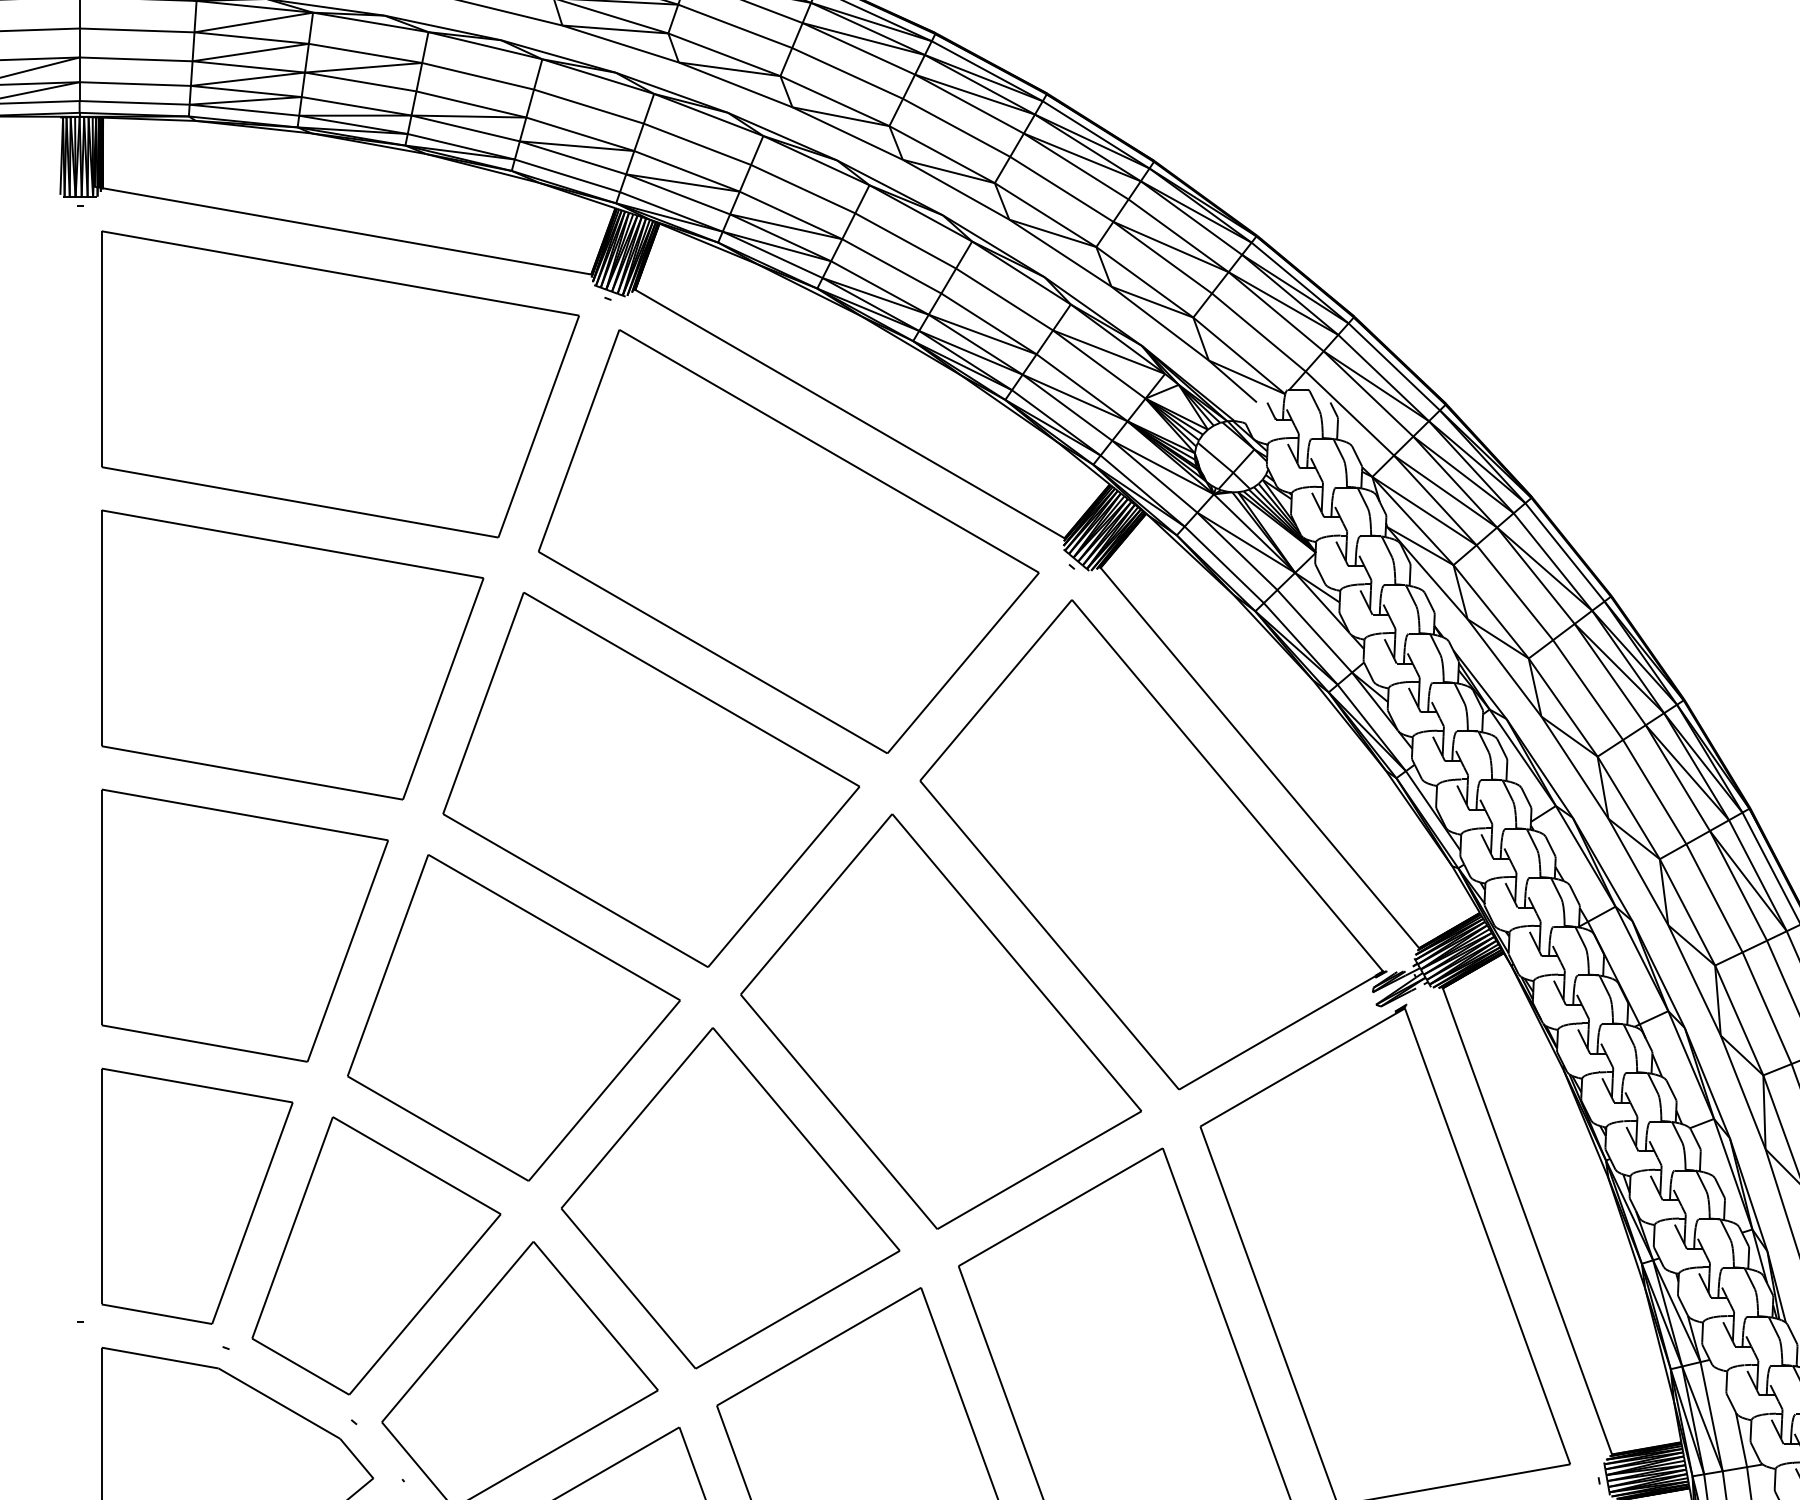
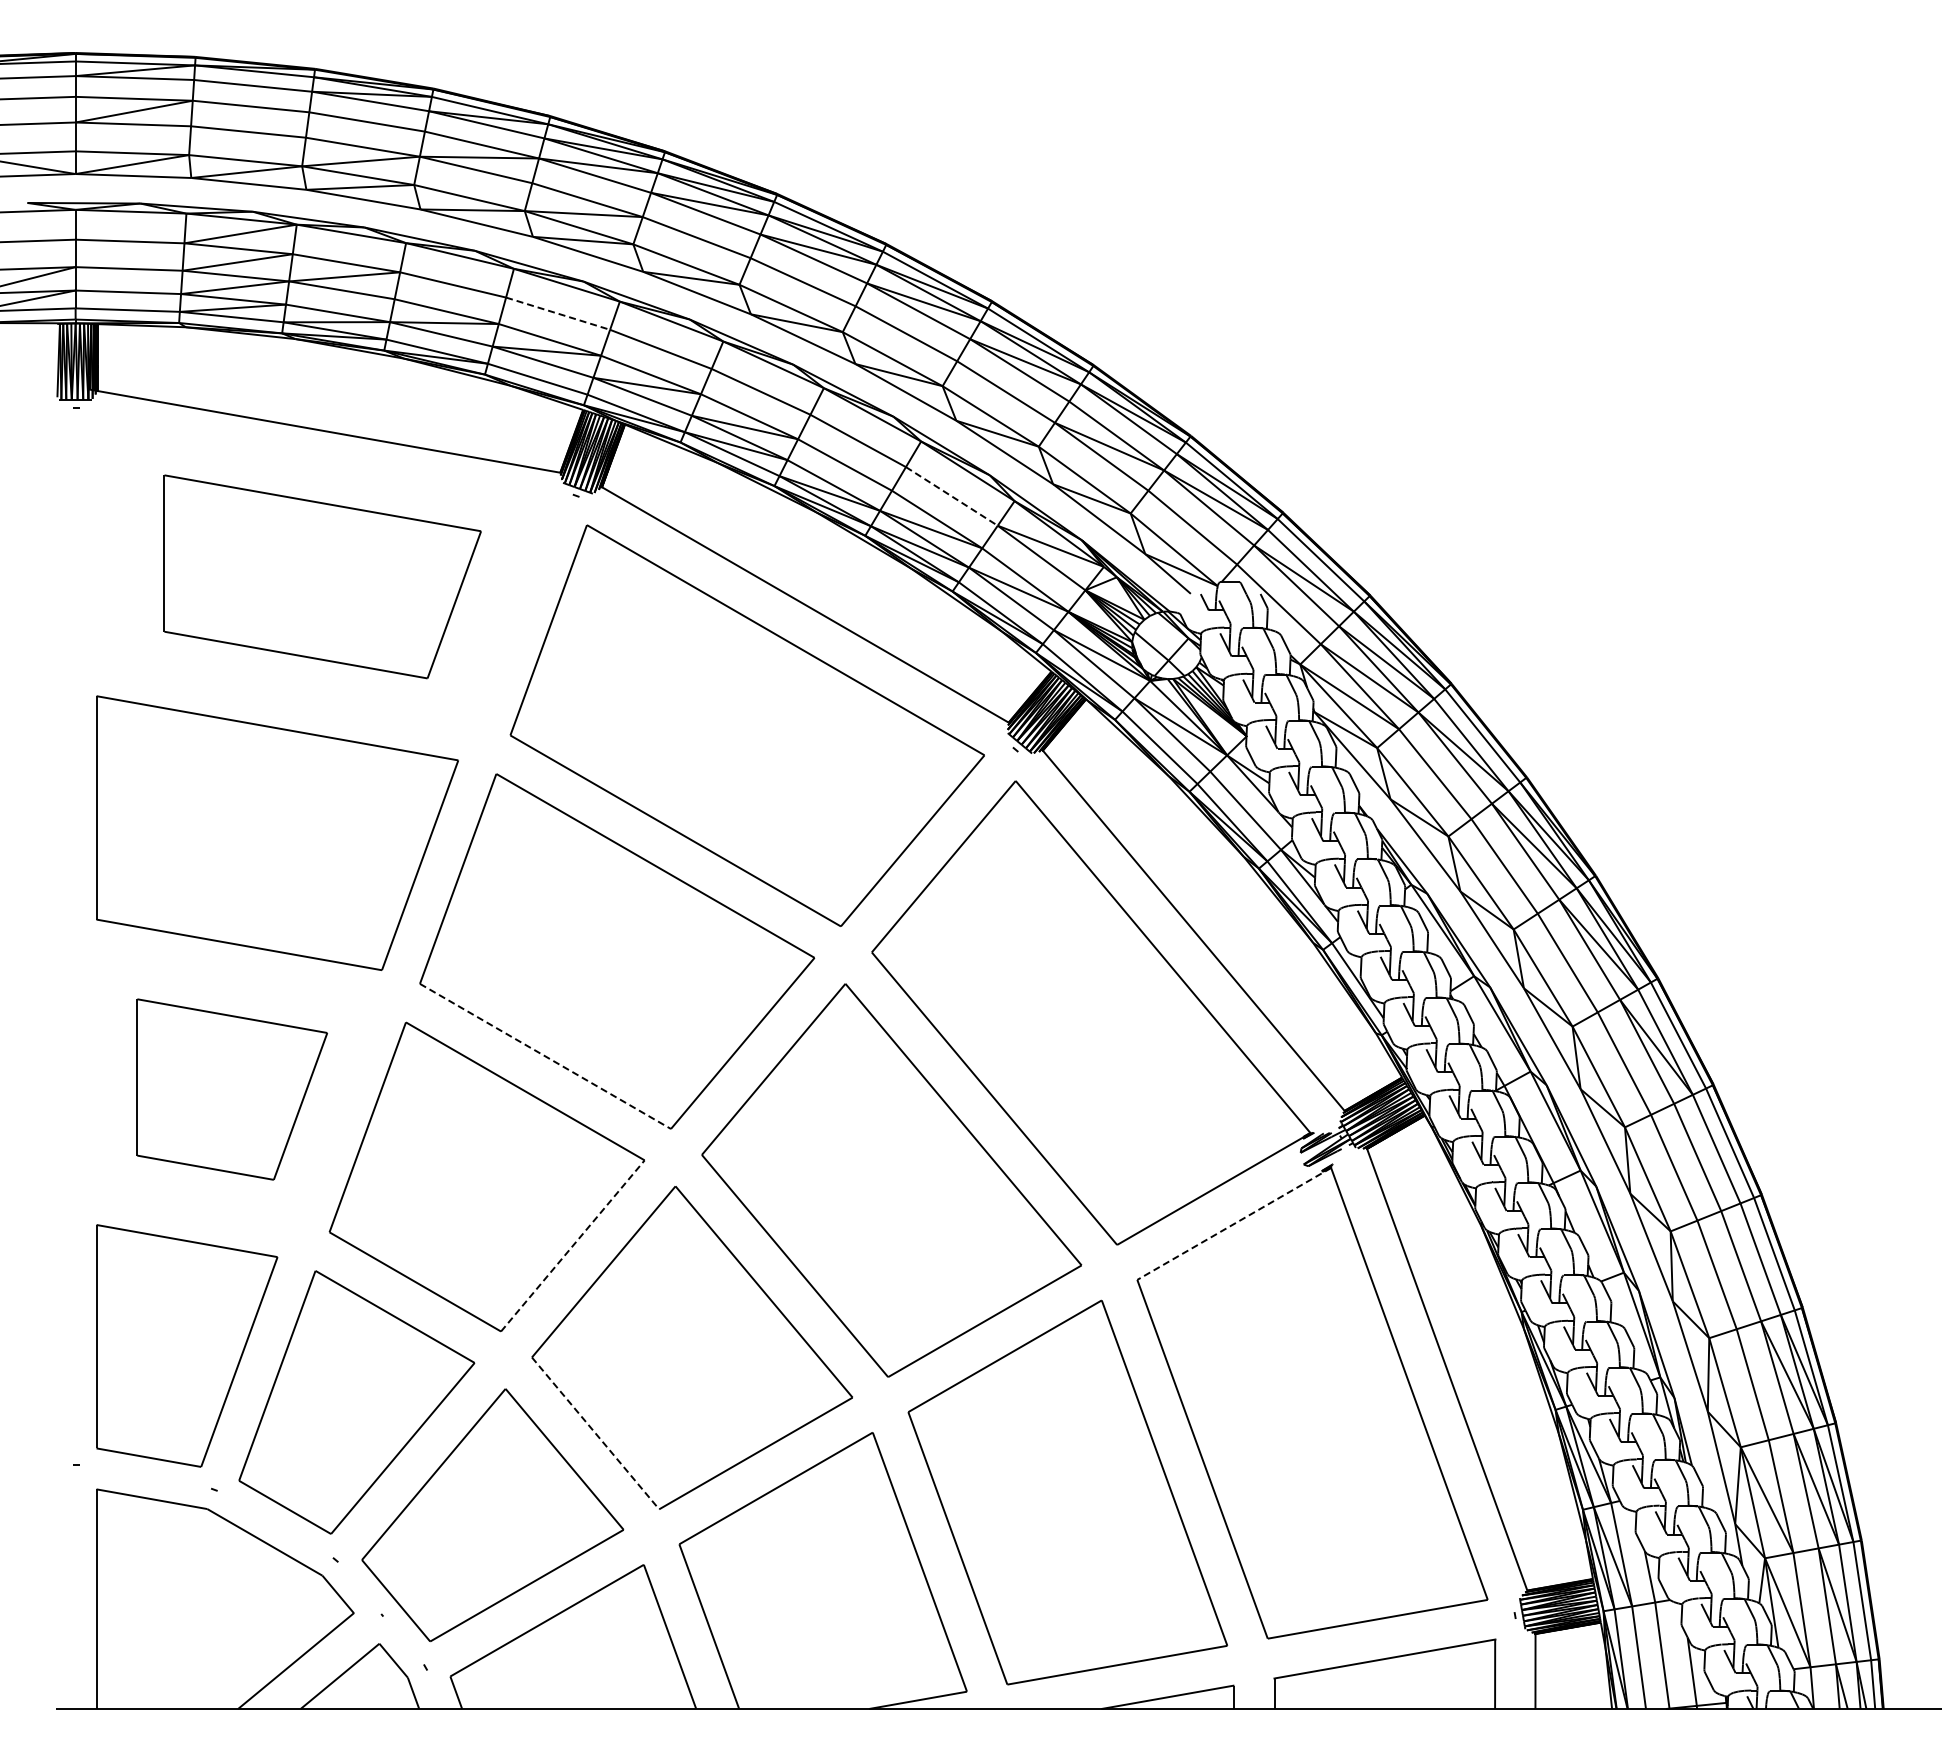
line: (589, 106) -> (558, 313), solid -> dashed
line: (1005, 299) -> (952, 496), solid -> dashed
part: (340, 384) -> (322, 576), size x0.7
line: (575, 890) -> (545, 1056), solid -> dashed
part: (245, 925) -> (232, 1089), size x0.7
line: (1302, 1067) -> (1234, 1223), solid -> dashed
line: (604, 1090) -> (572, 1245), solid -> dashed
line: (628, 1288) -> (595, 1433), solid -> dashed

